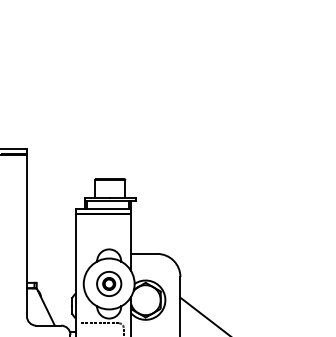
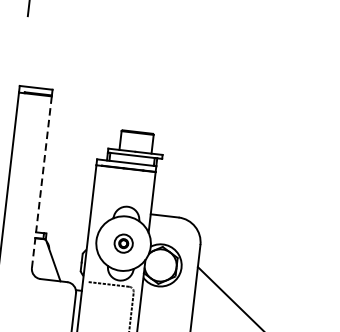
line: (26, 236) -> (41, 182), solid -> dashed
part: (109, 283) -> (123, 243), size x0.7

